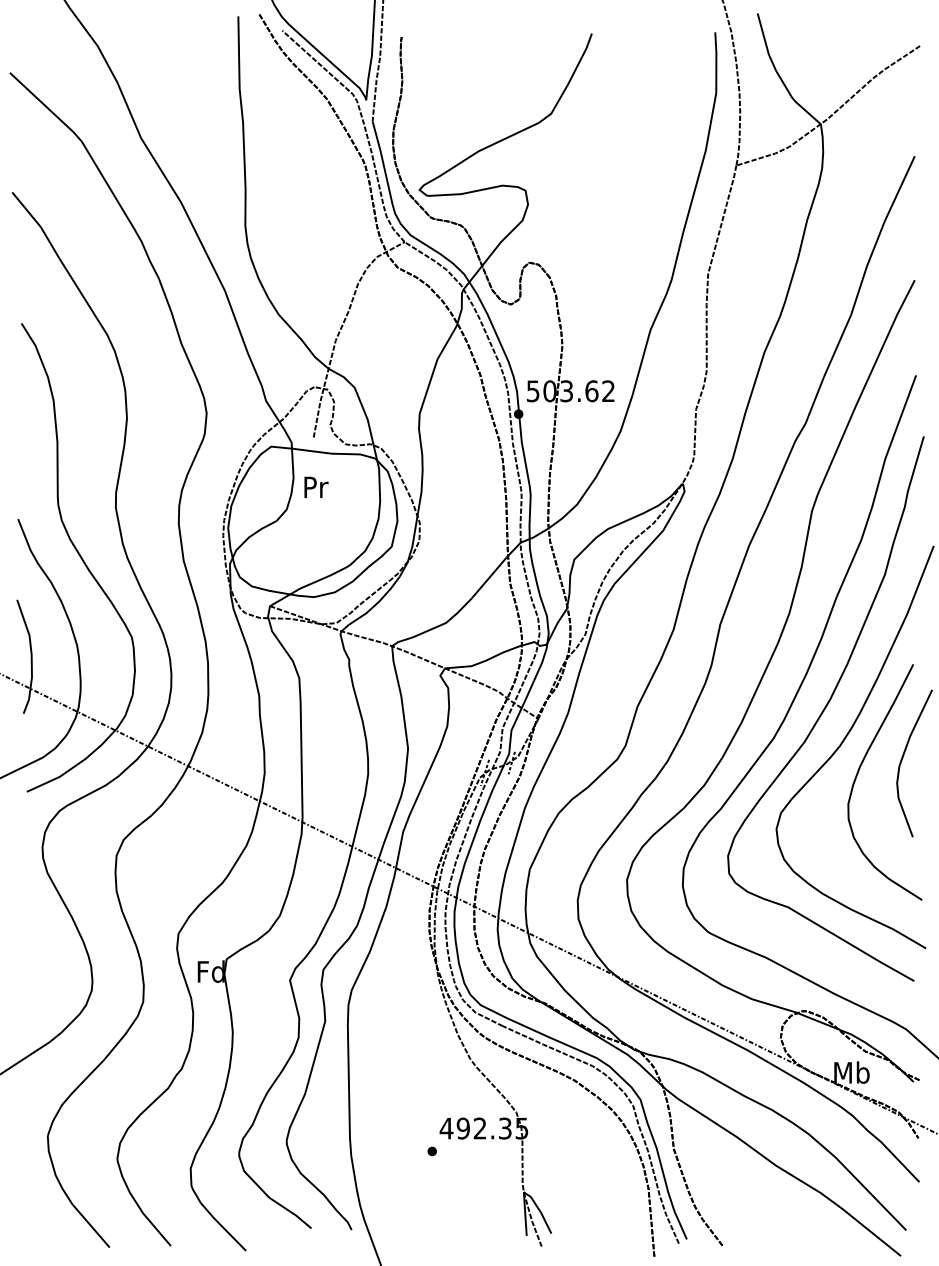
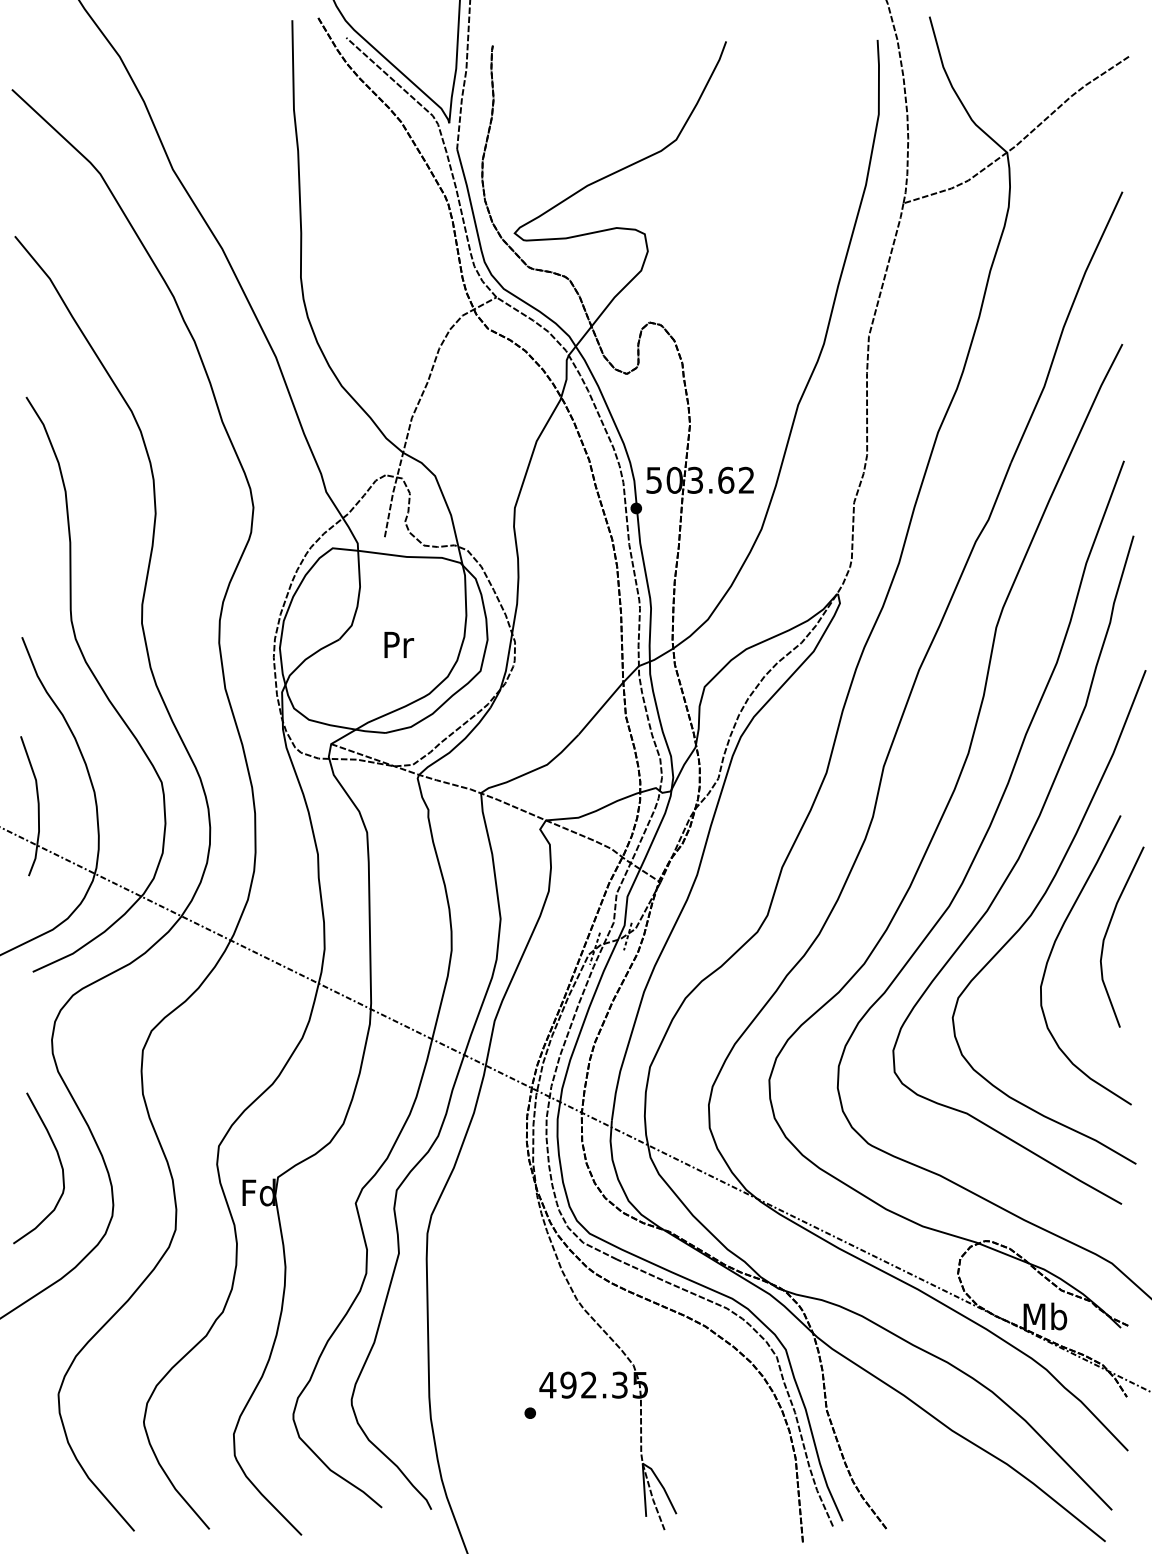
text: (316, 486) -> (399, 643), moved
curve: (47, 944) -> (58, 1159), added

